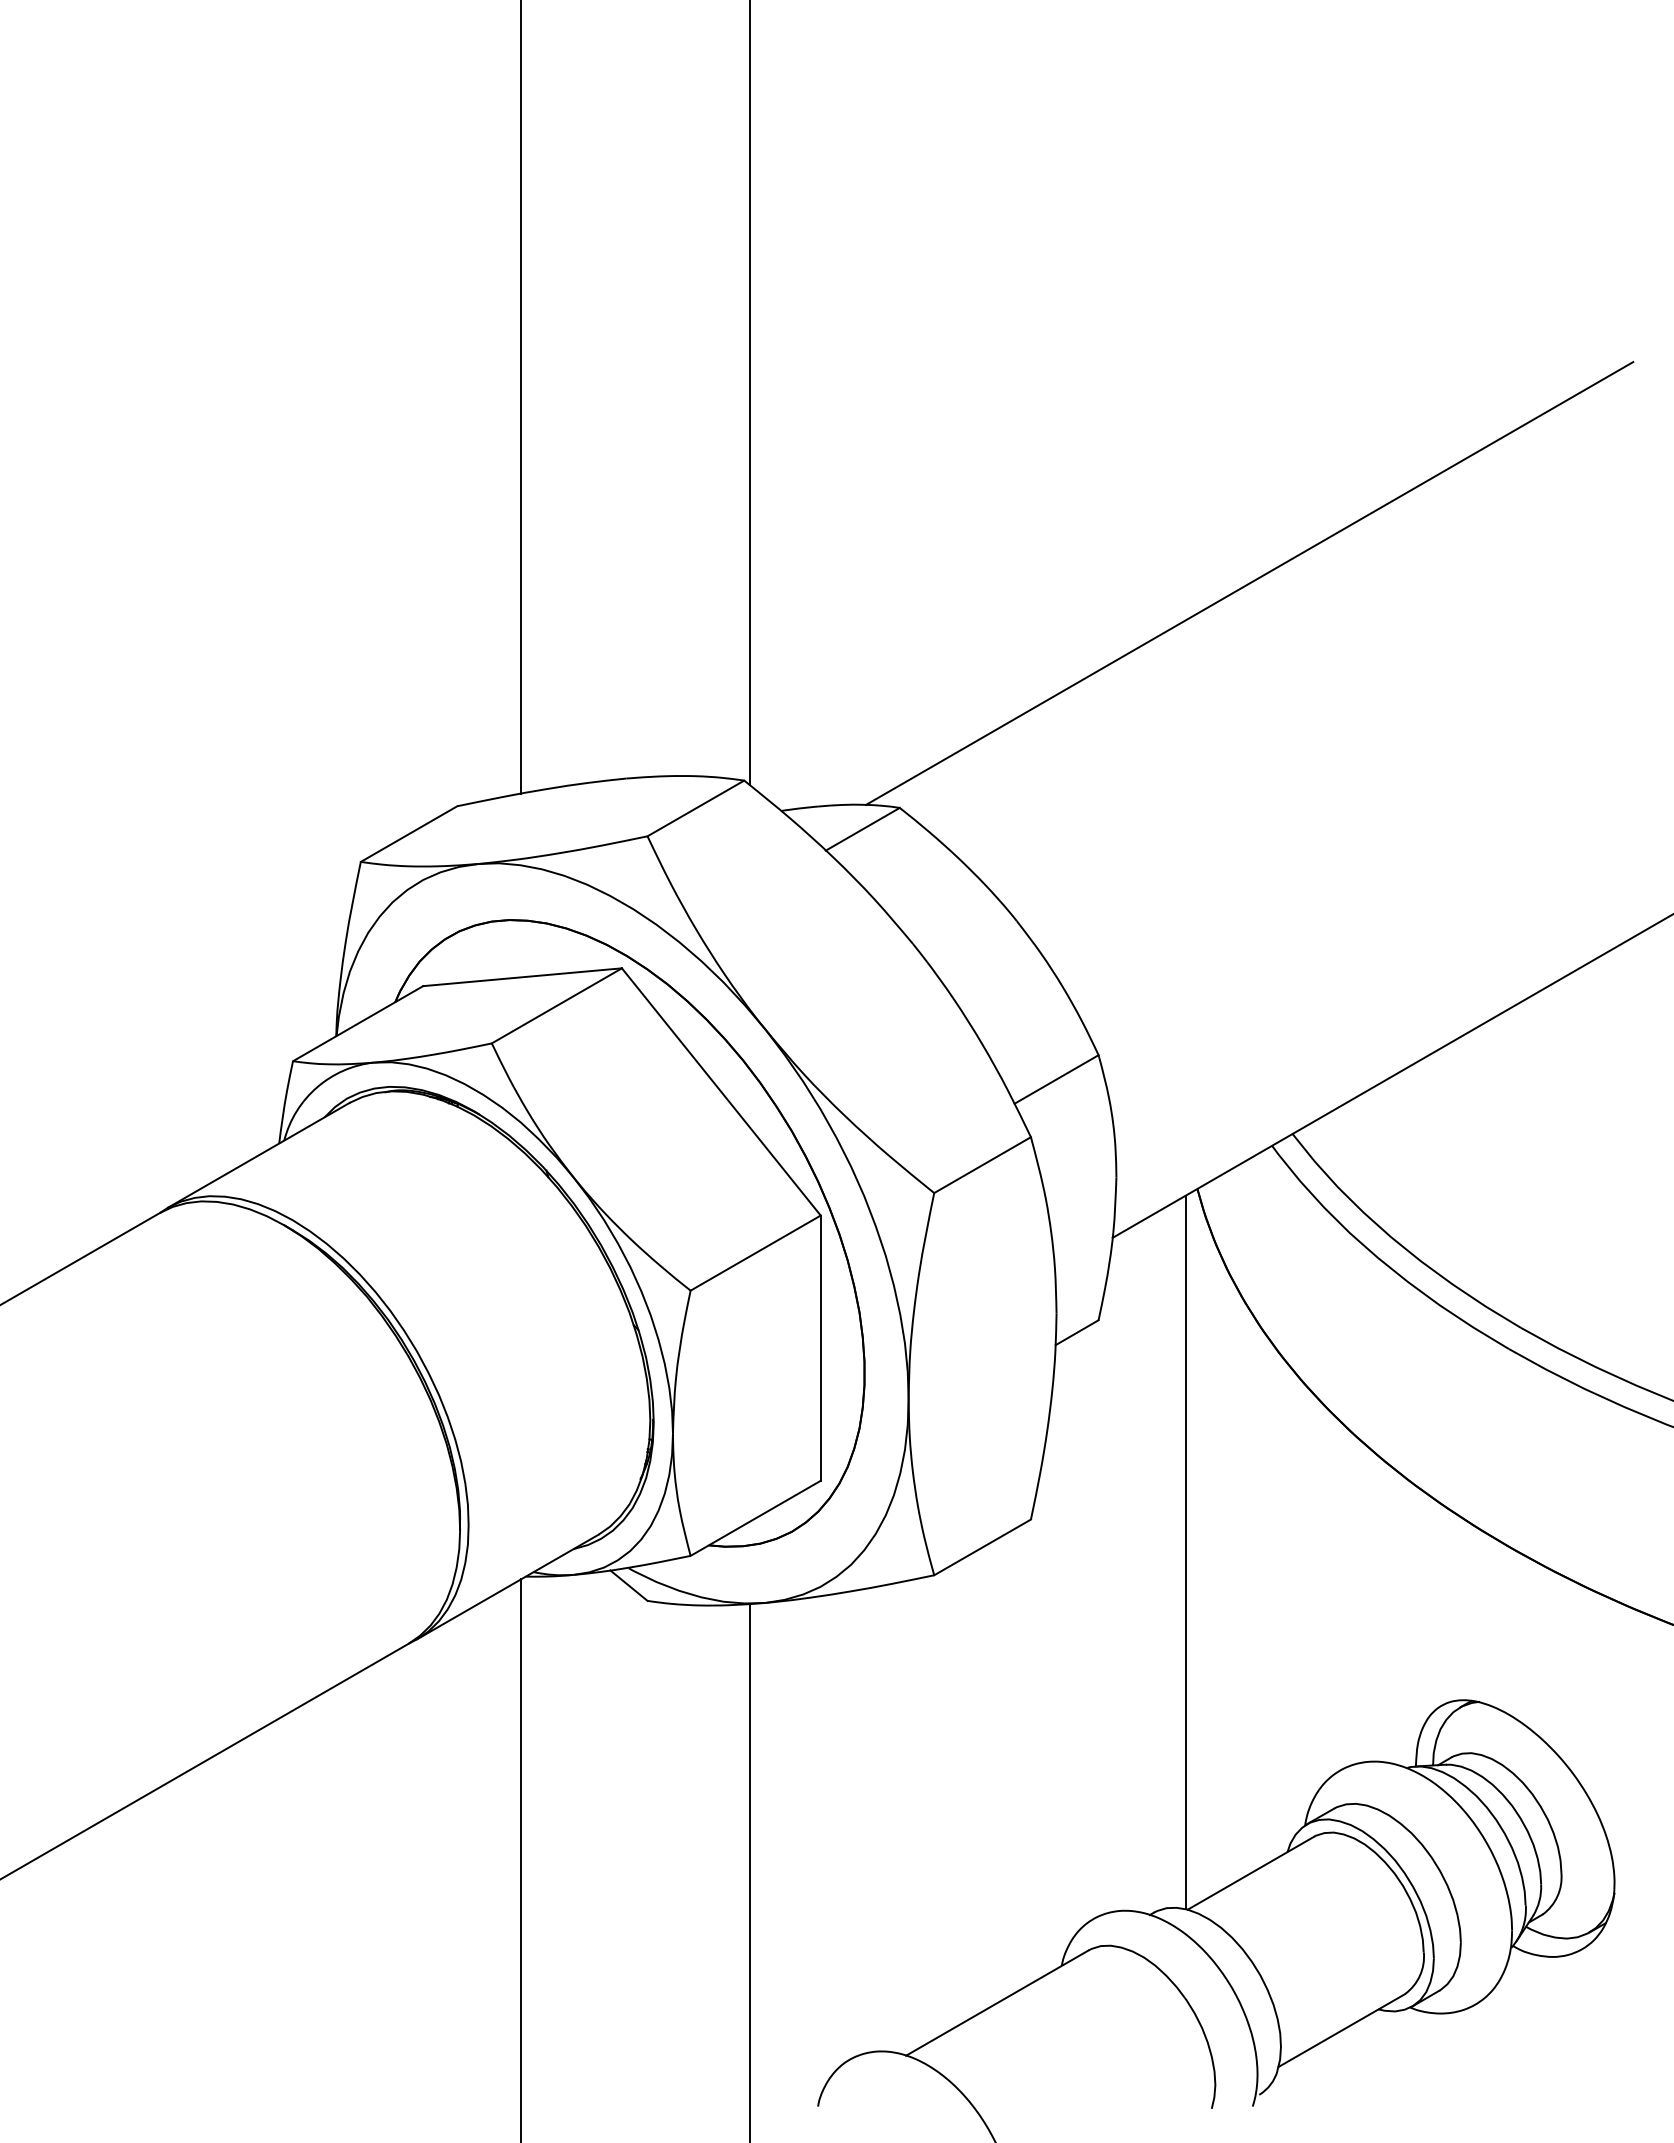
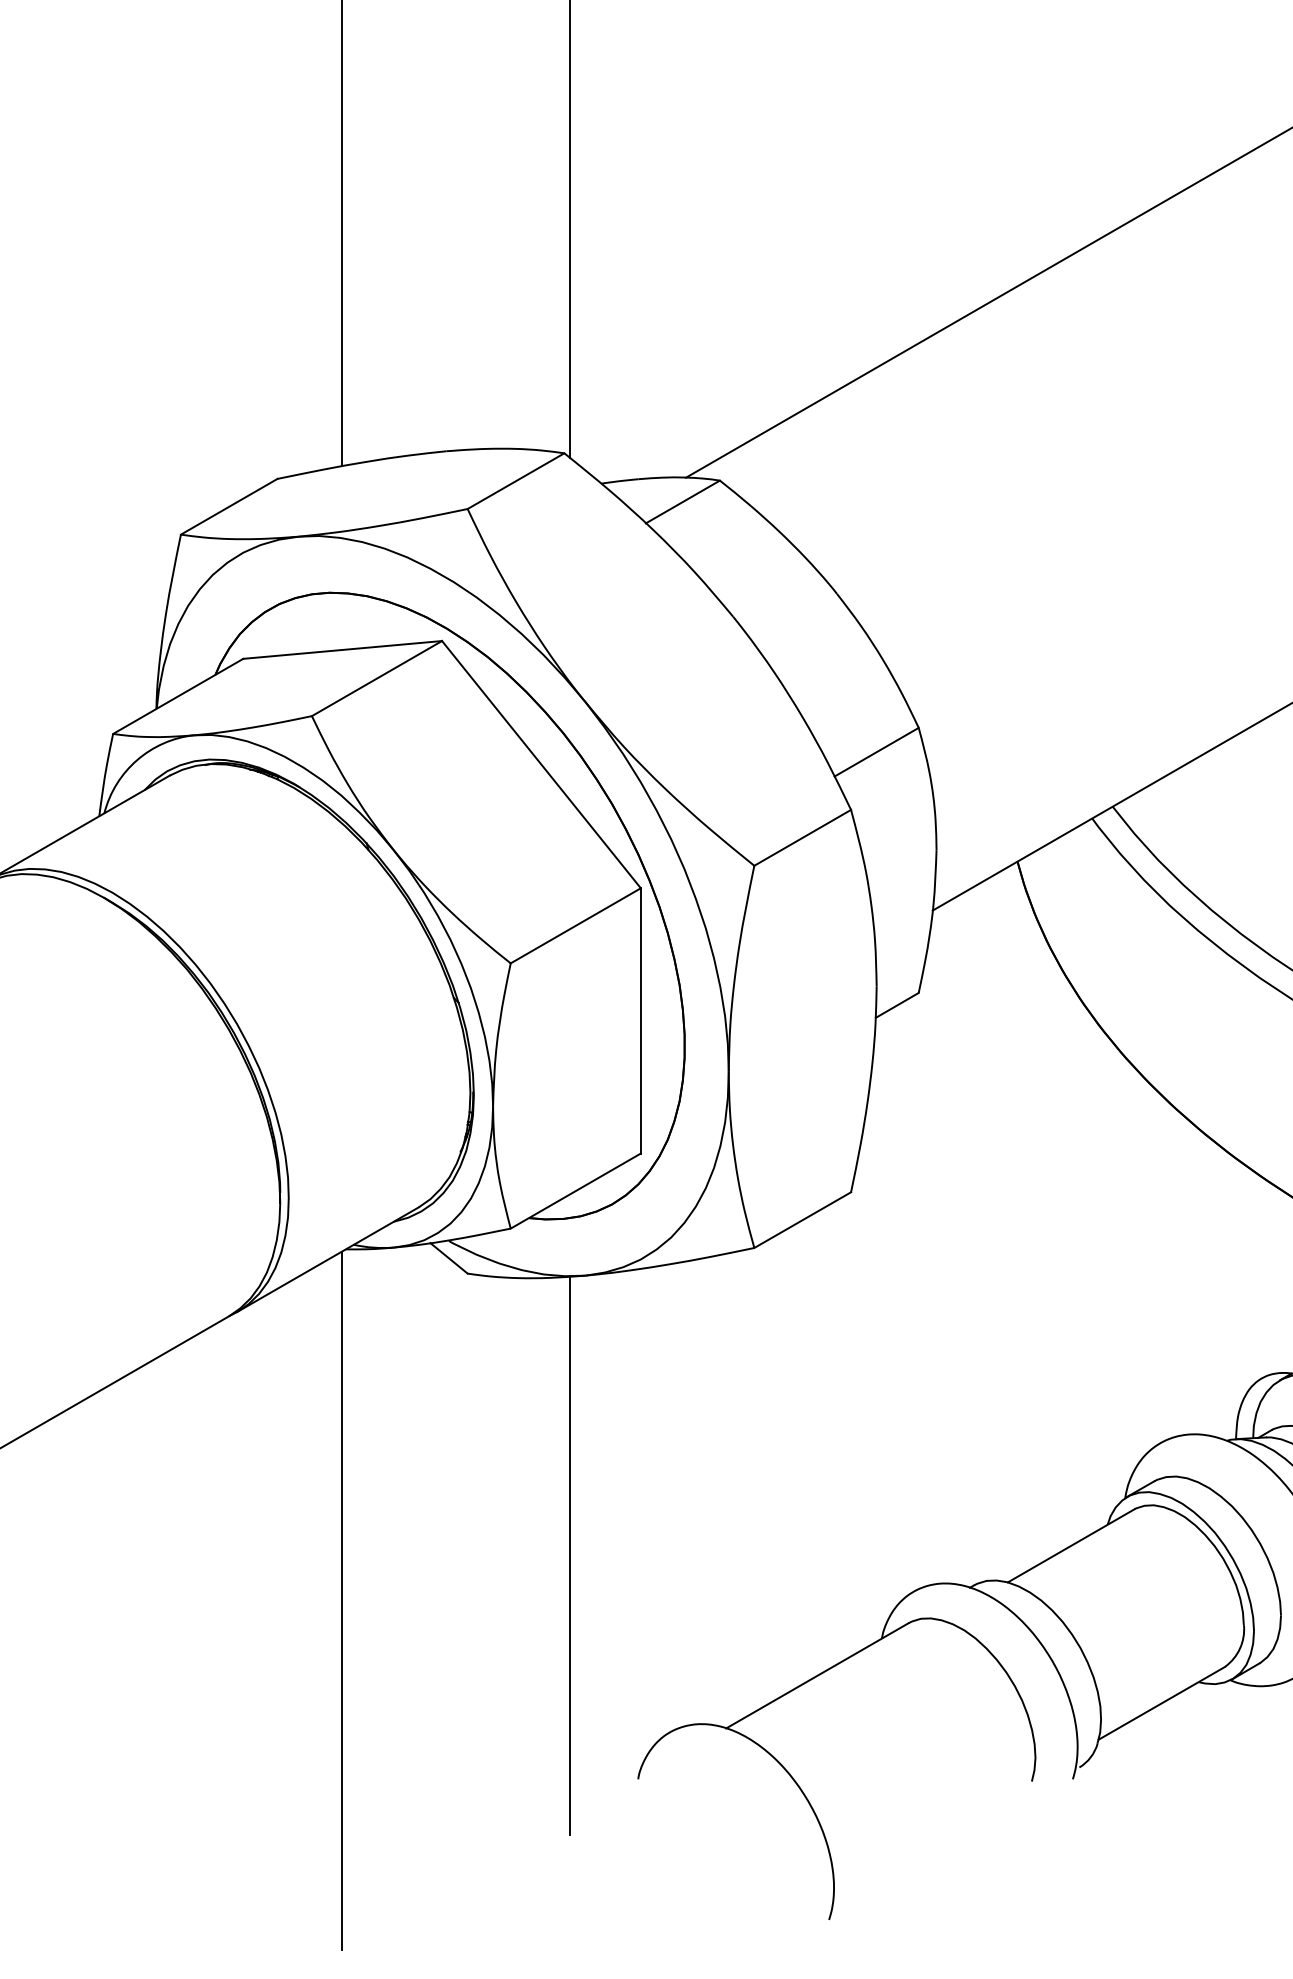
line: (1185, 1552) -> (1005, 1225), removed

